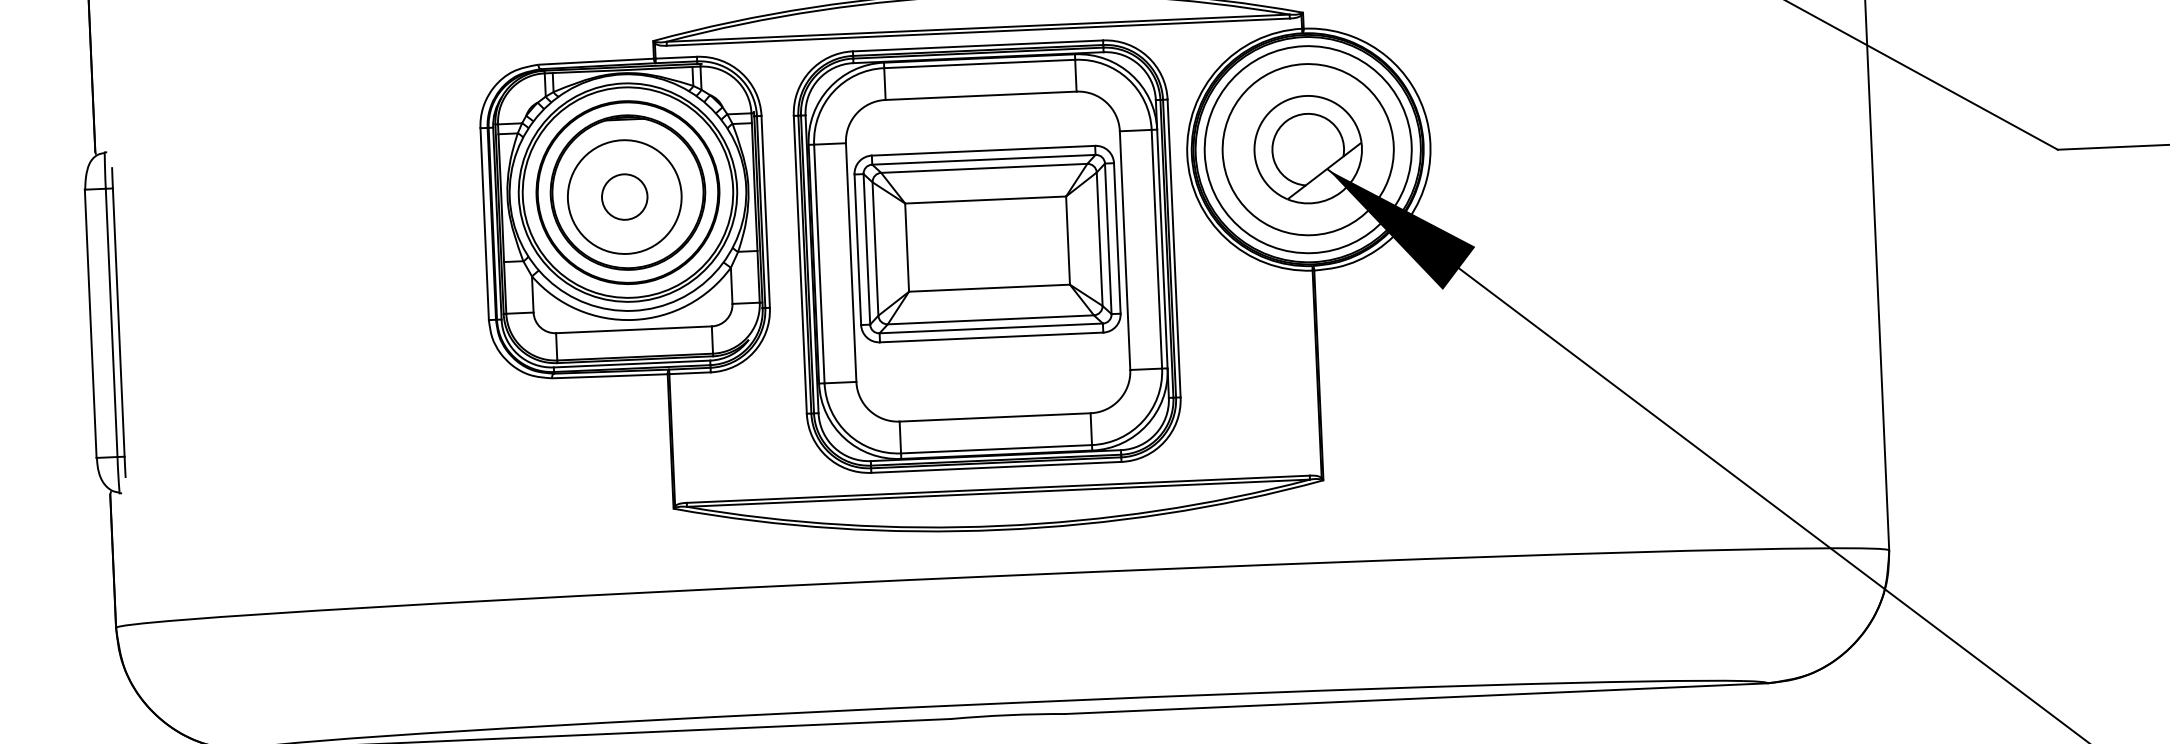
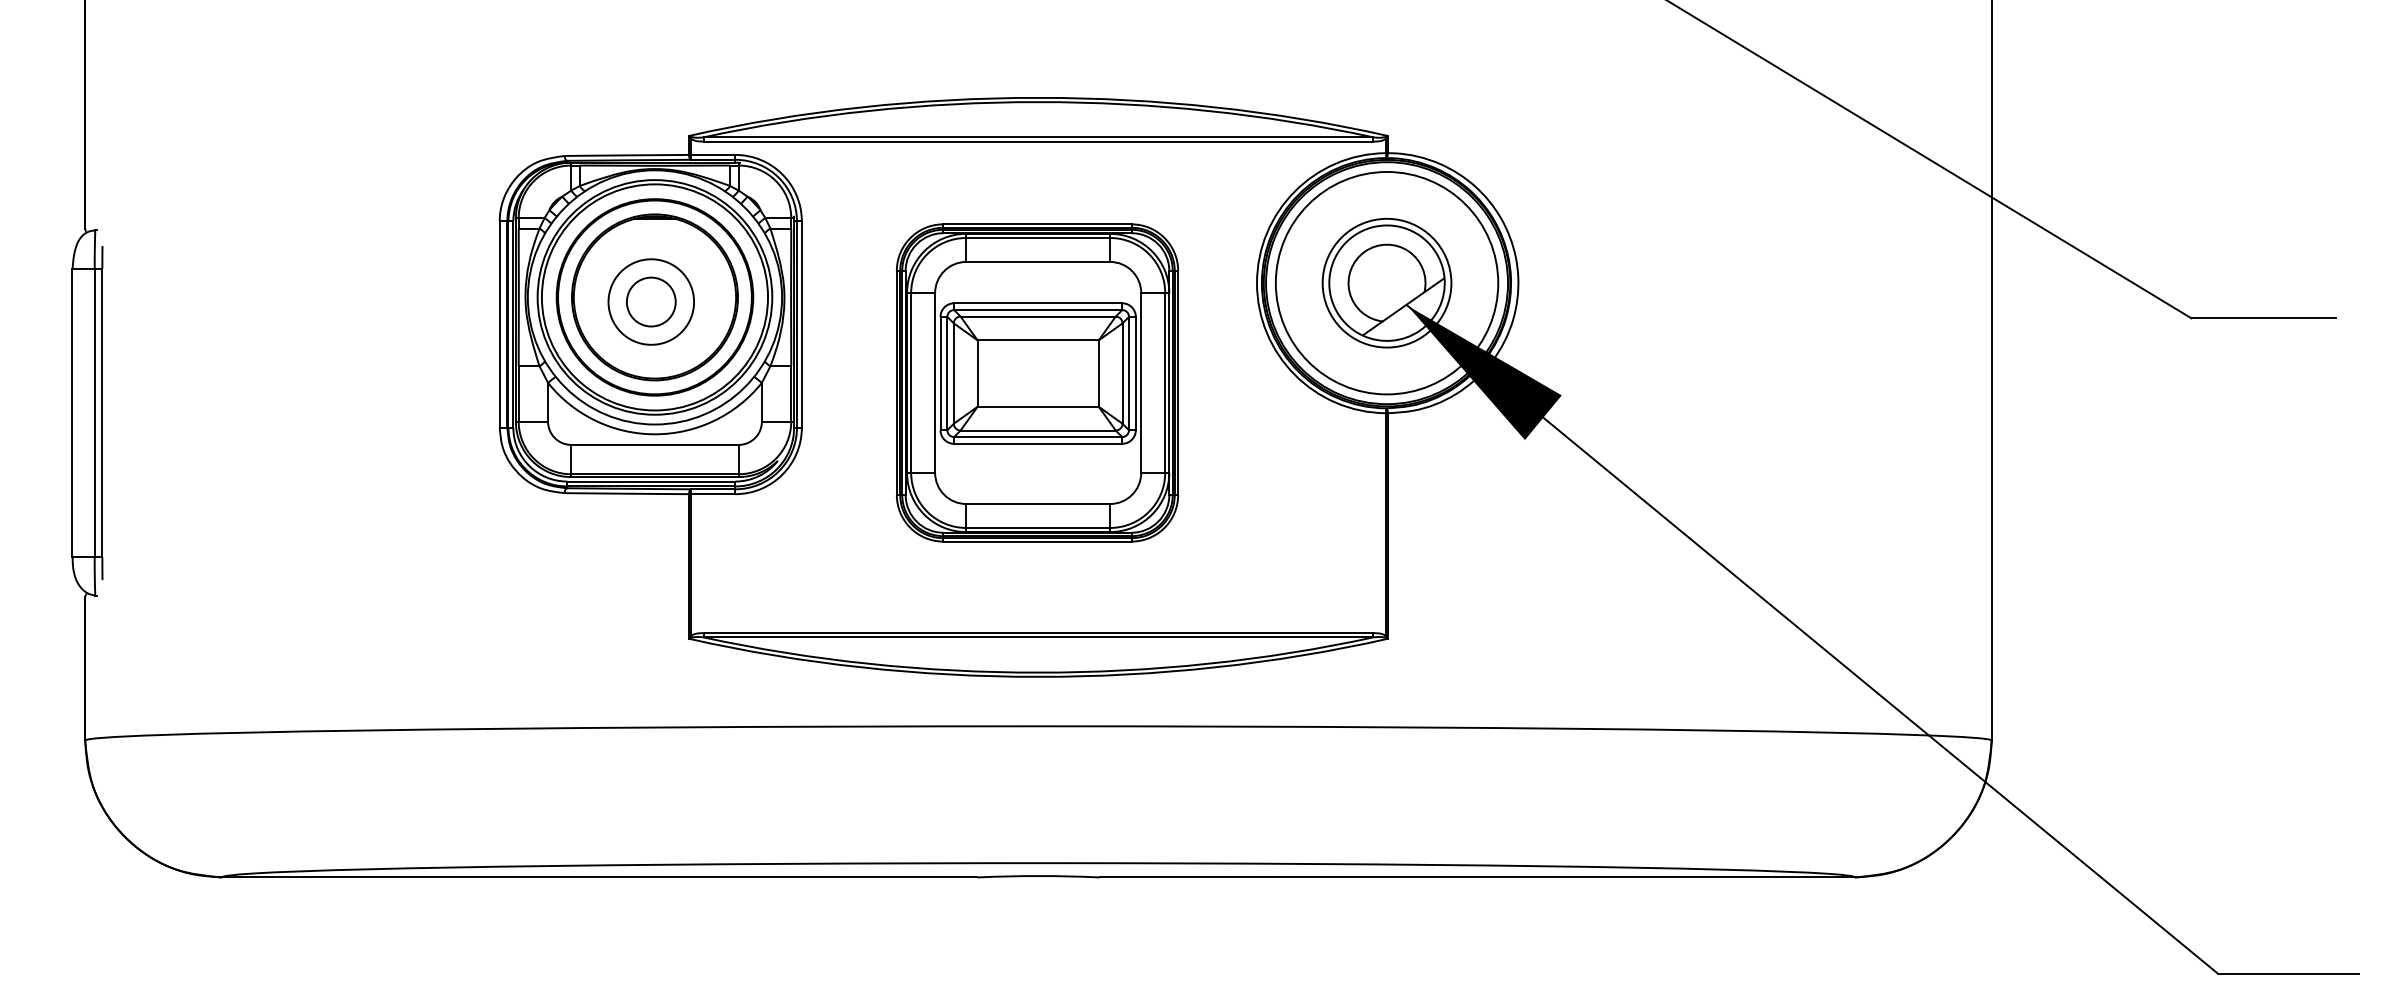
circle: (1308, 149) -> (1387, 283), size x0.7
circle: (624, 196) -> (651, 301), size x0.7
part: (987, 256) -> (1037, 382), size x0.7

